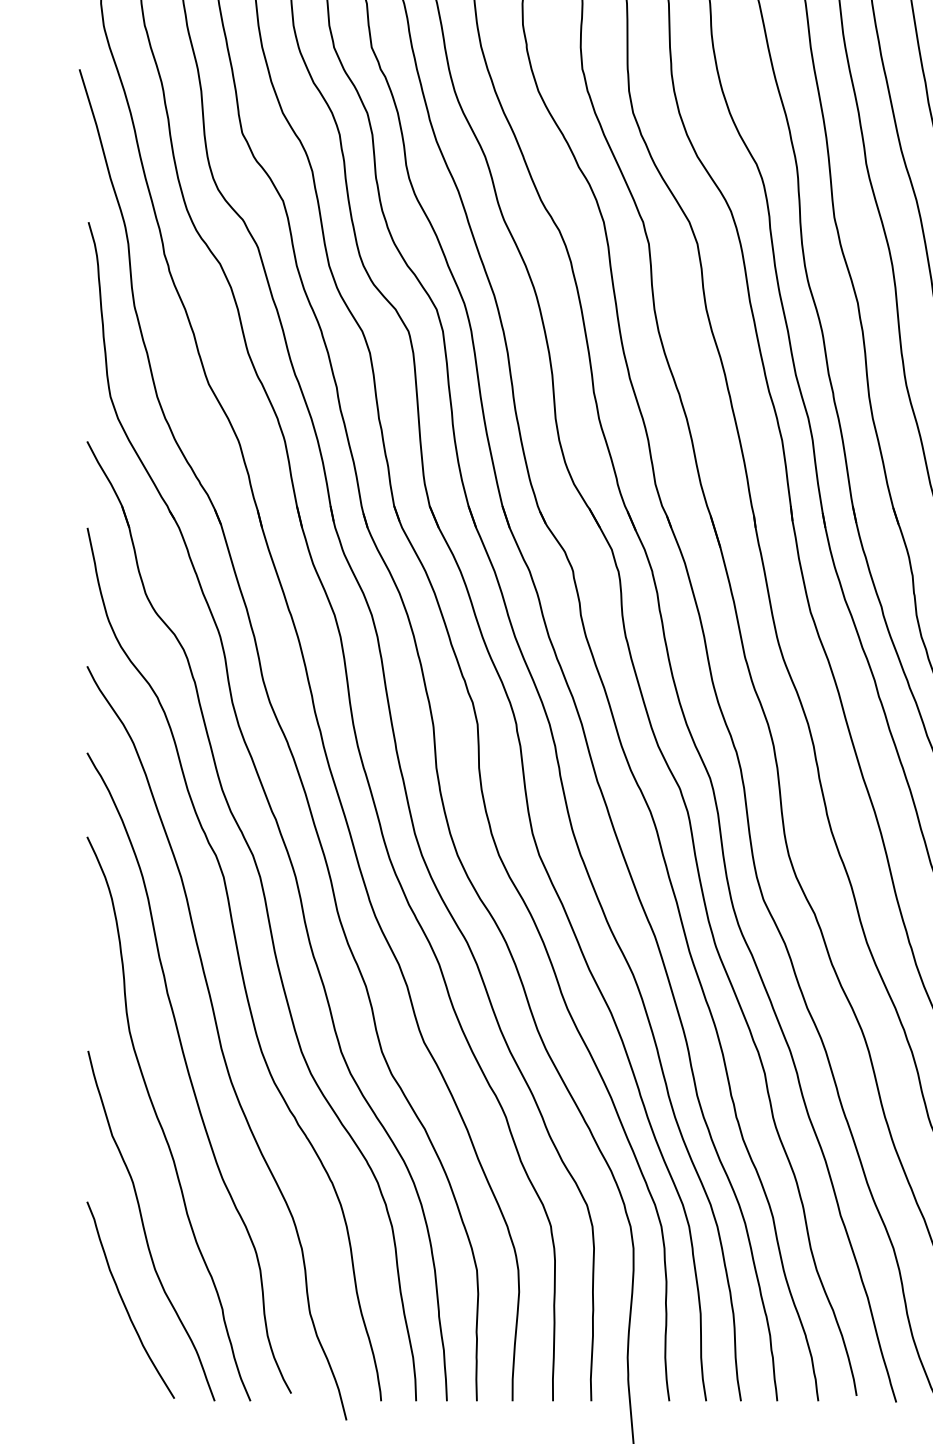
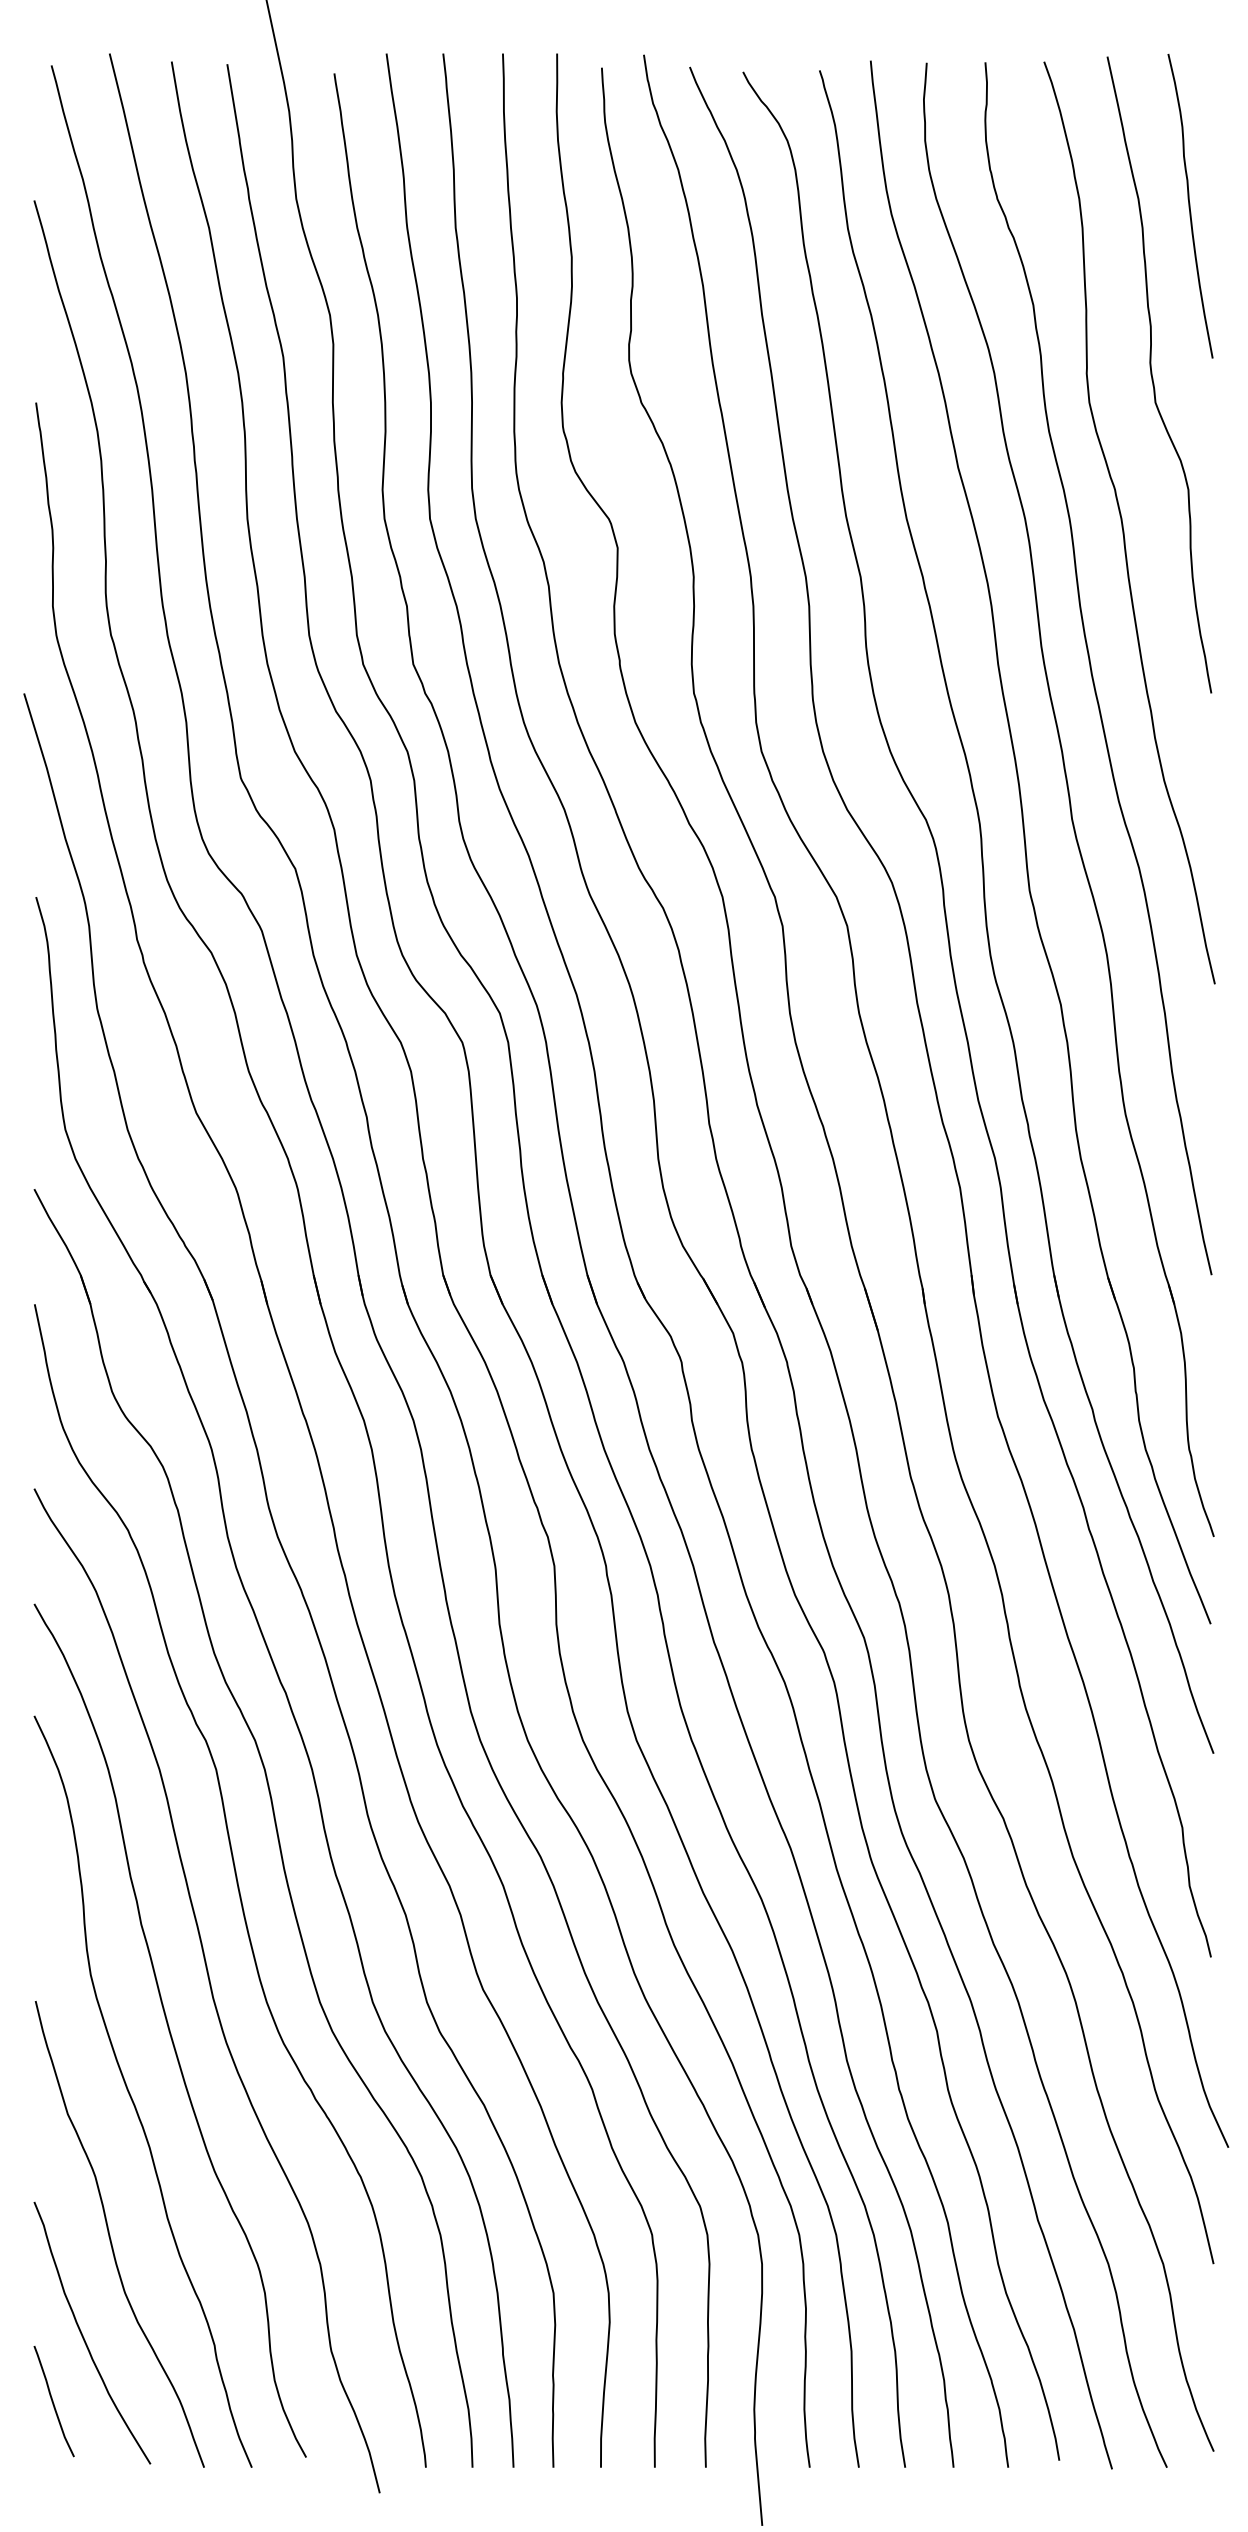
curve: (101, 1351) -> (53, 2401), added

